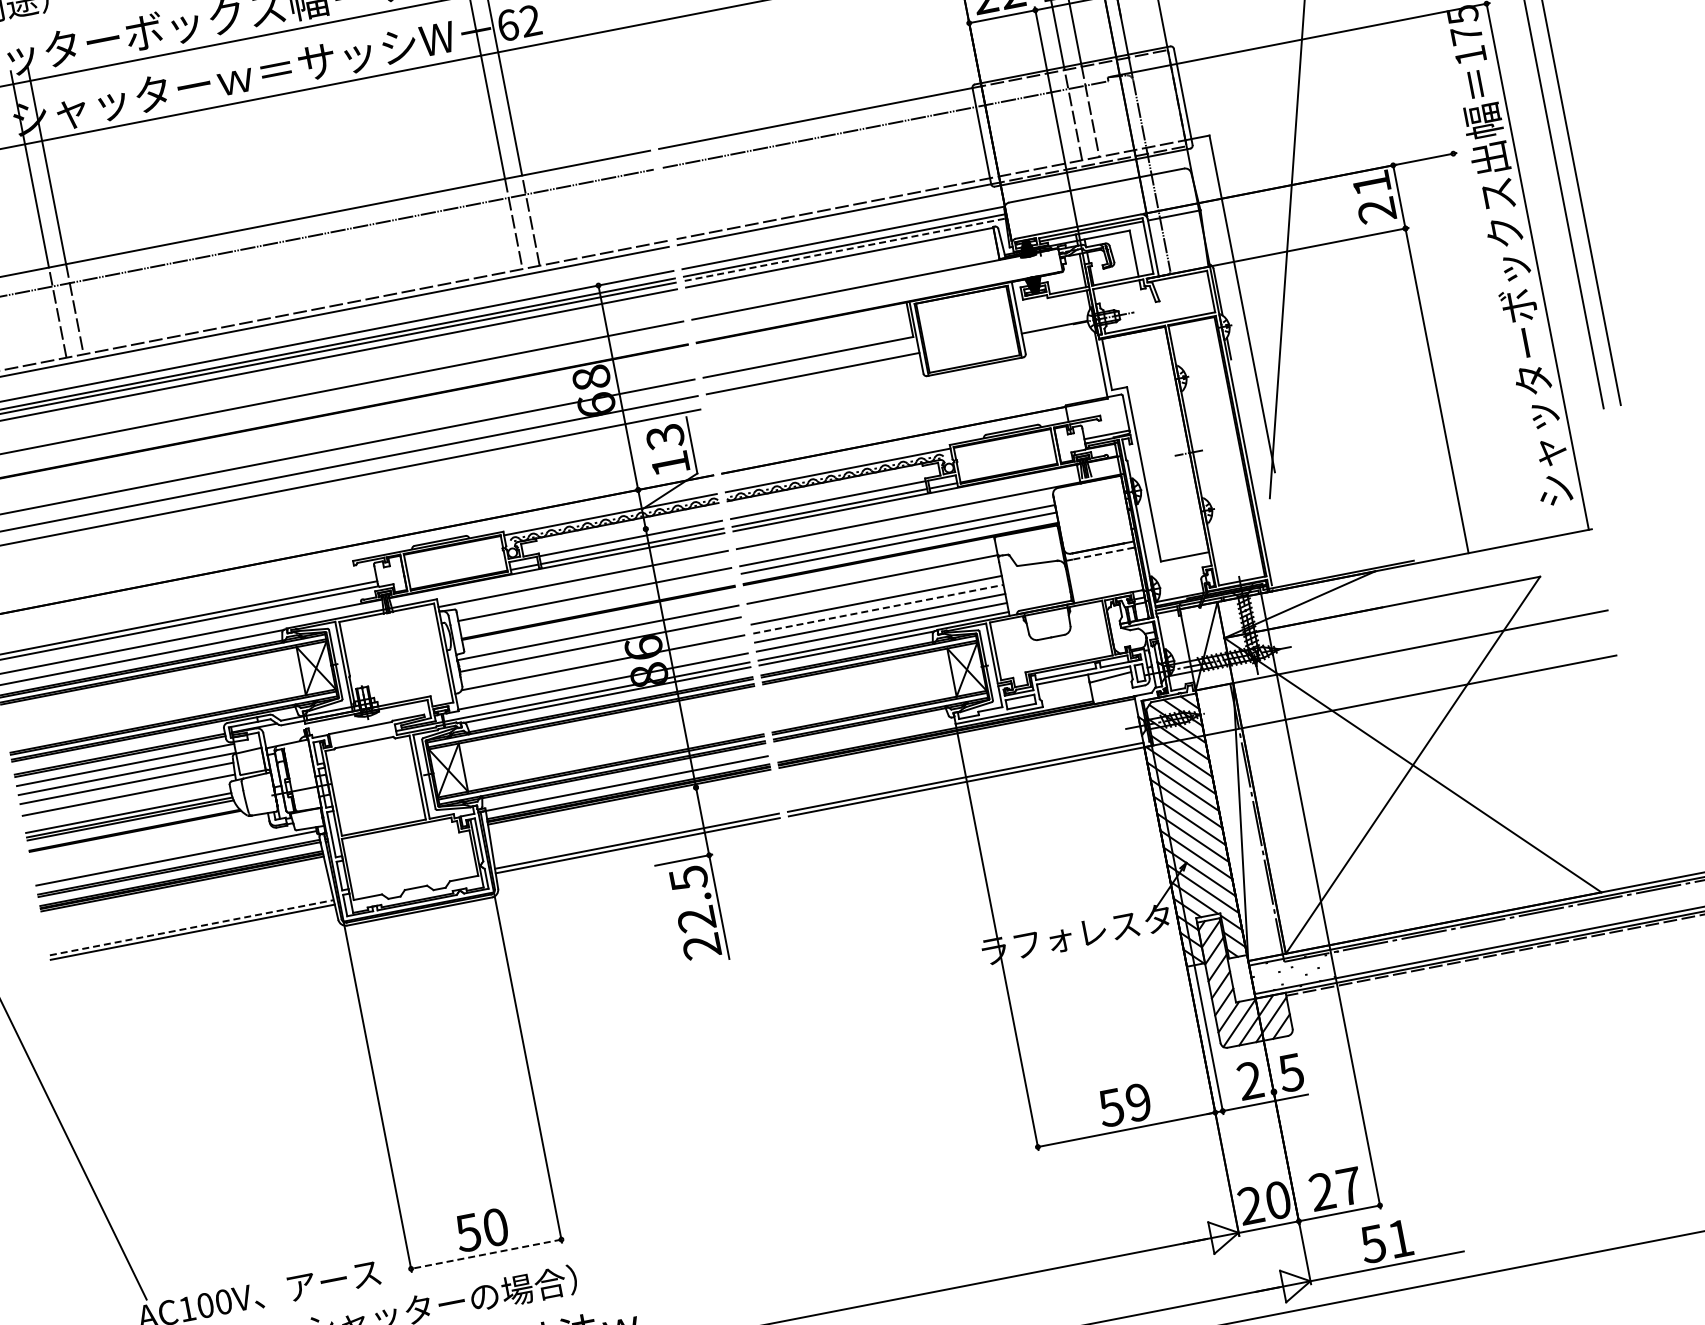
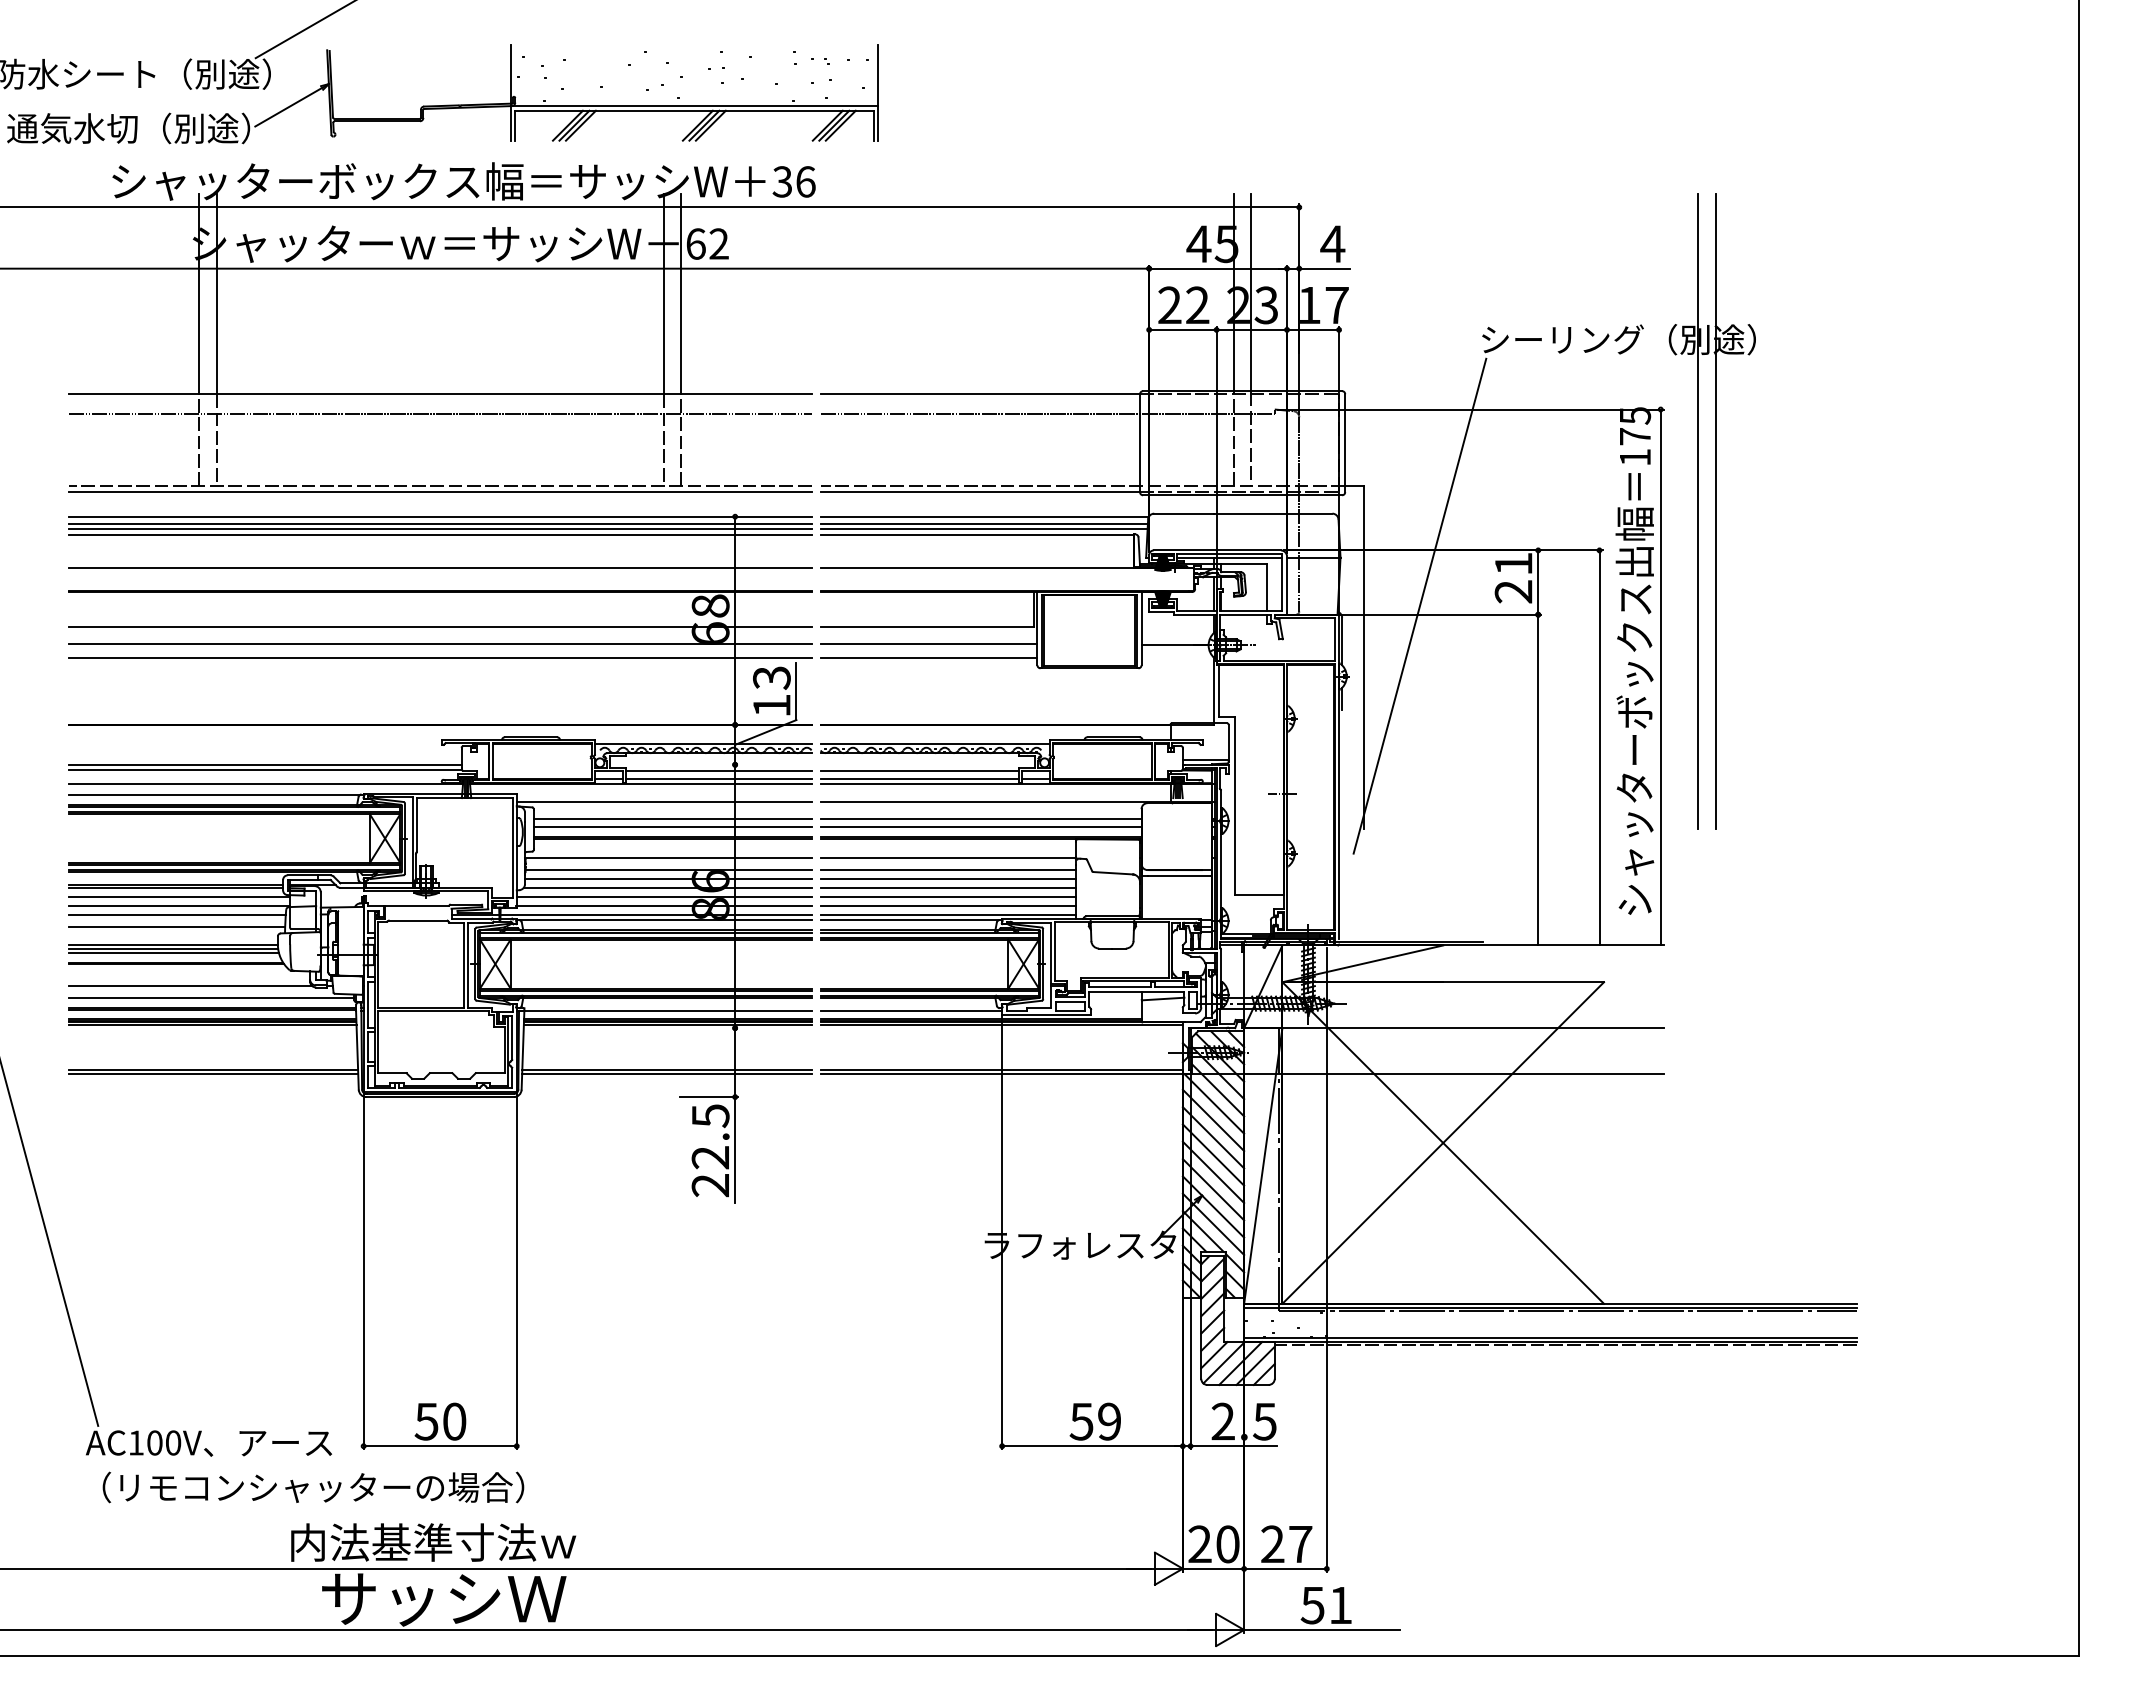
line: (845, 249) -> (984, 528), dashed -> solid
line: (1490, 347) -> (1599, 747), added
line: (815, 386) -> (928, 657), added
line: (1103, 553) -> (1179, 876), dashed -> solid
line: (874, 591) -> (947, 869), added
line: (596, 601) -> (672, 826), added
line: (878, 608) -> (948, 887), dashed -> solid
line: (602, 653) -> (668, 878), added
line: (600, 673) -> (663, 897), added
line: (865, 737) -> (911, 1011), added
line: (153, 850) -> (190, 986), added
line: (191, 927) -> (213, 1069), dashed -> solid
line: (486, 1254) -> (440, 1446), dashed -> solid

